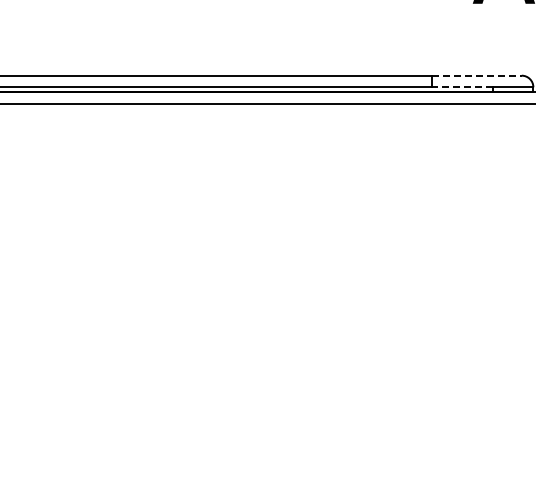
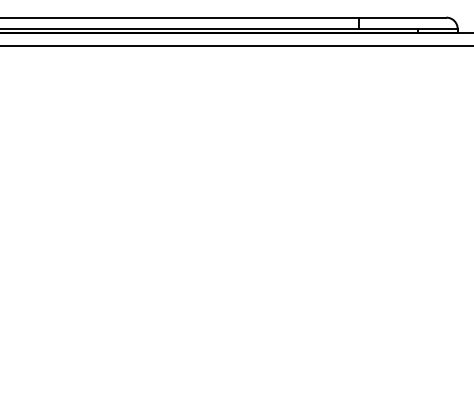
line: (477, 75) -> (402, 17), dashed -> solid
line: (462, 87) -> (388, 29), dashed -> solid

